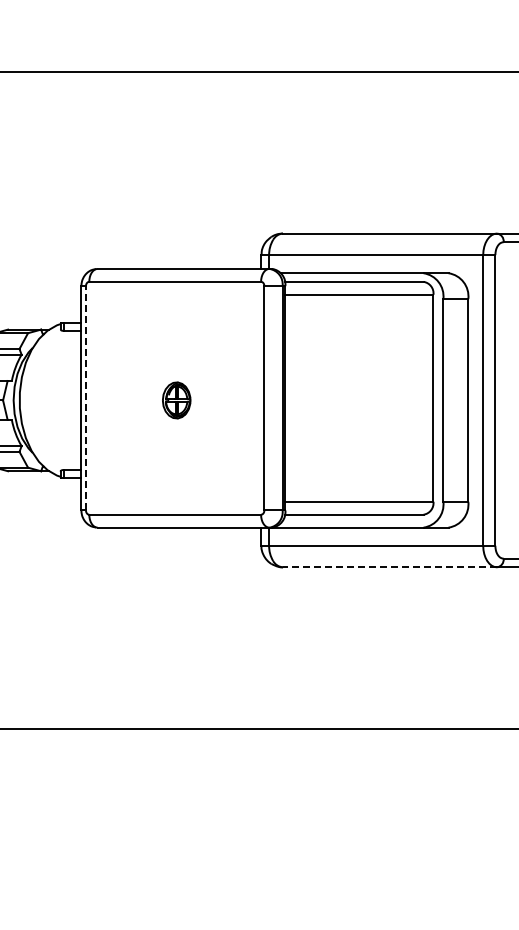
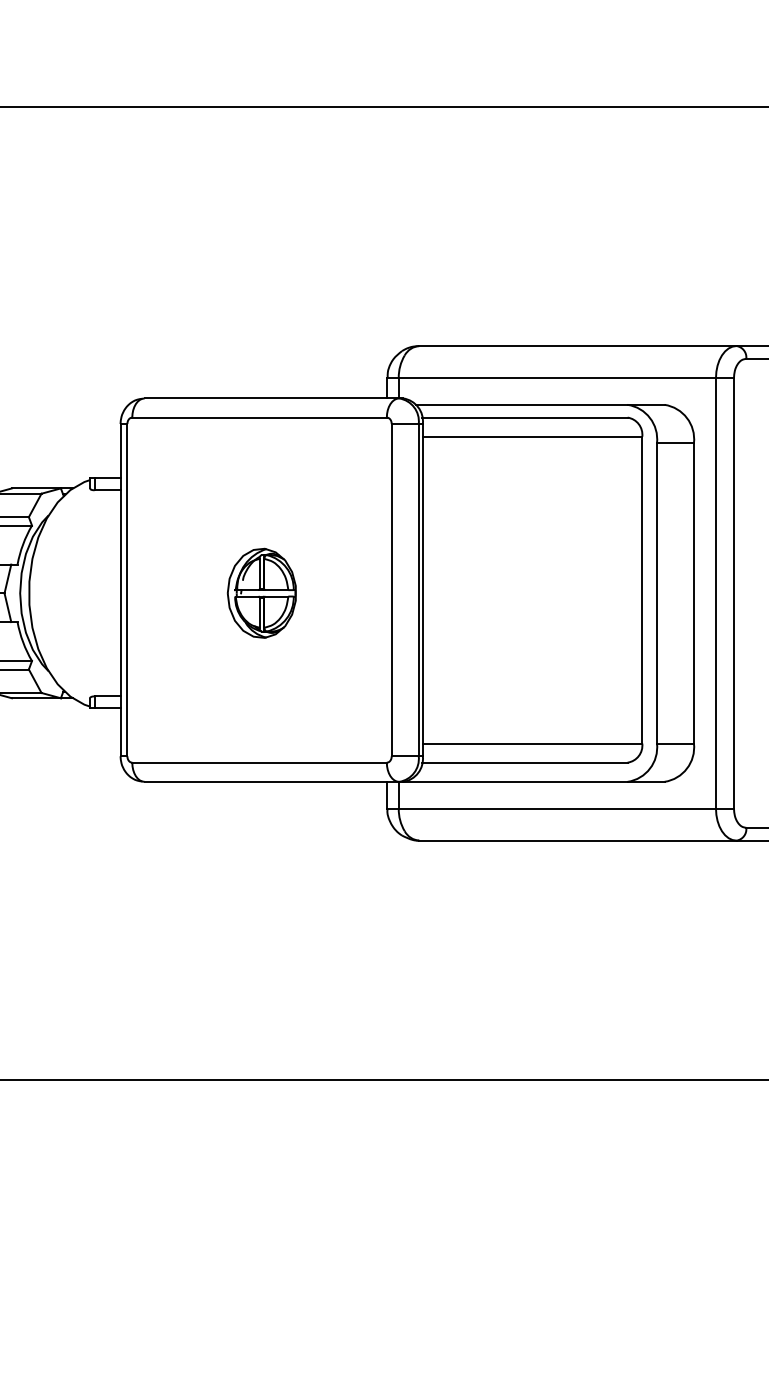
line: (85, 397) -> (126, 588), dashed -> solid
part: (176, 400) -> (261, 593), size x1.67
line: (389, 567) -> (577, 840), dashed -> solid

